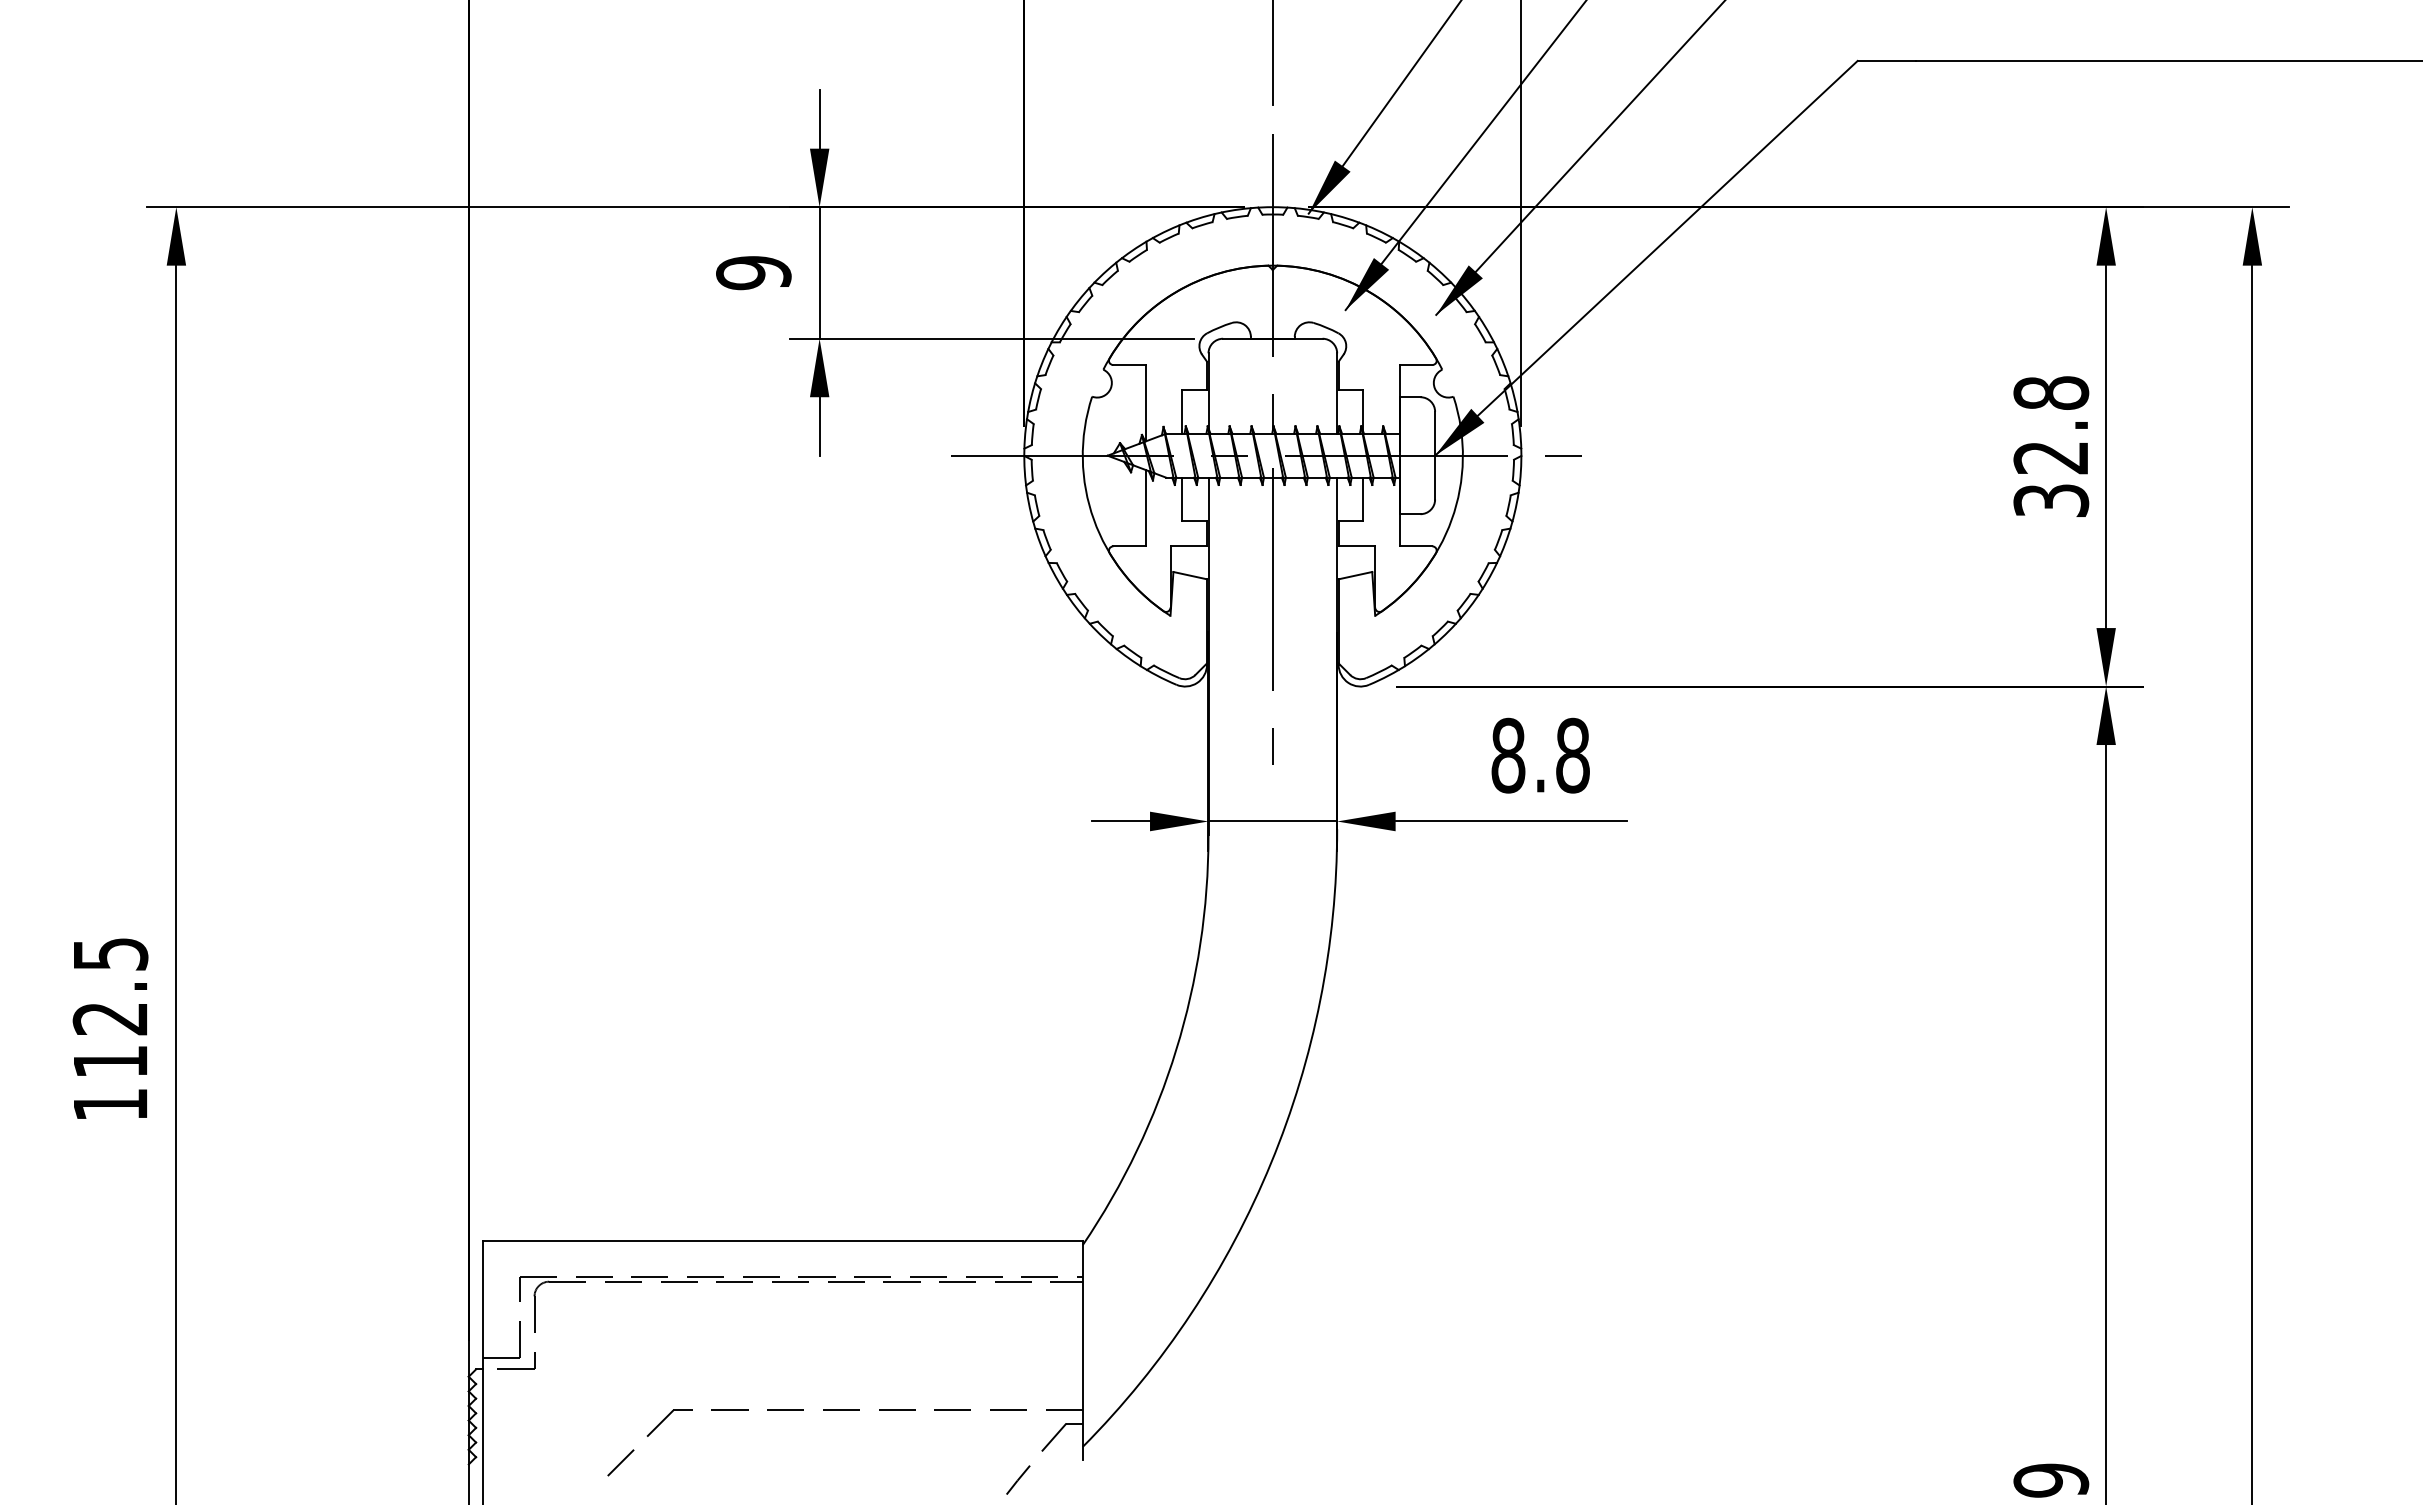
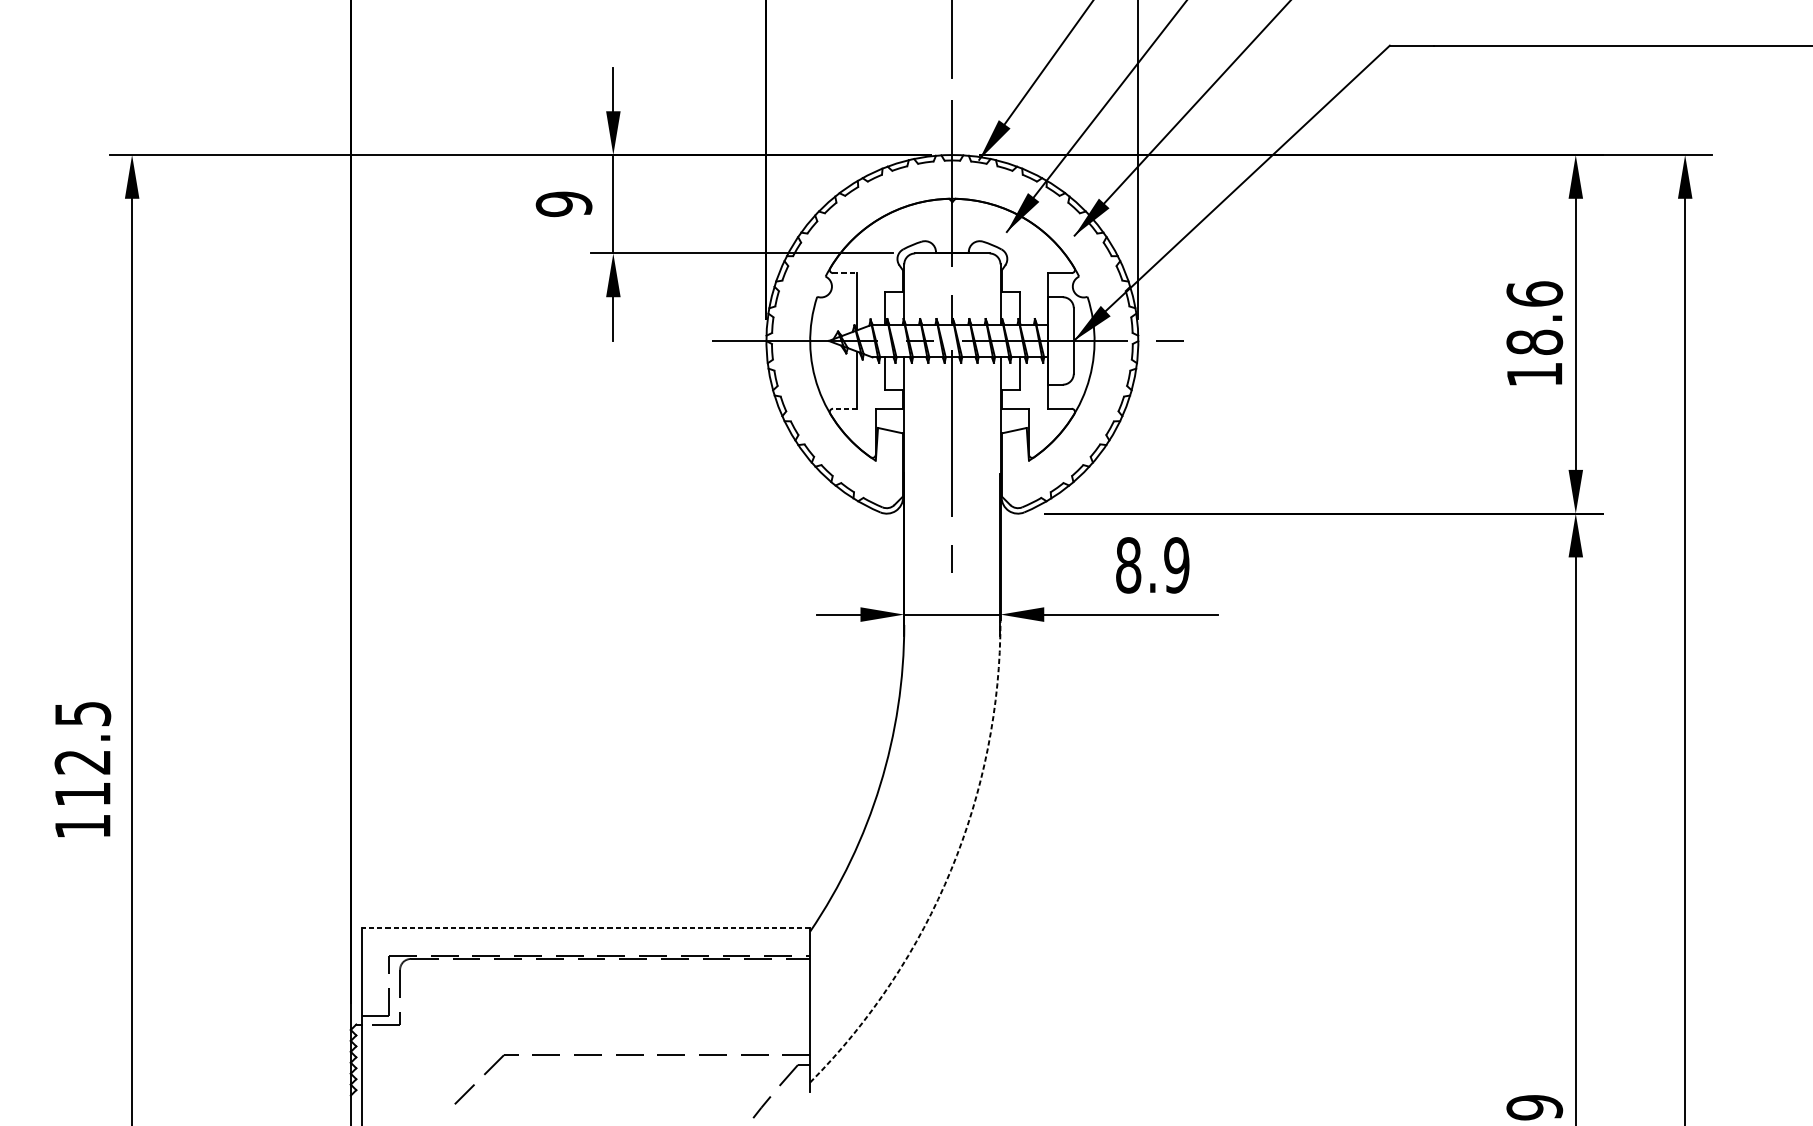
line: (1129, 365) -> (845, 273), solid -> dashed
text: (2051, 445) -> (1534, 333), 32.8 -> 18.6
line: (1129, 546) -> (845, 408), solid -> dashed
text: (1572, 755) -> (1176, 565), 8.8 -> 8.9
arc: (1271, 1163) -> (951, 870), solid -> dashed
line: (783, 1240) -> (586, 928), solid -> dashed

